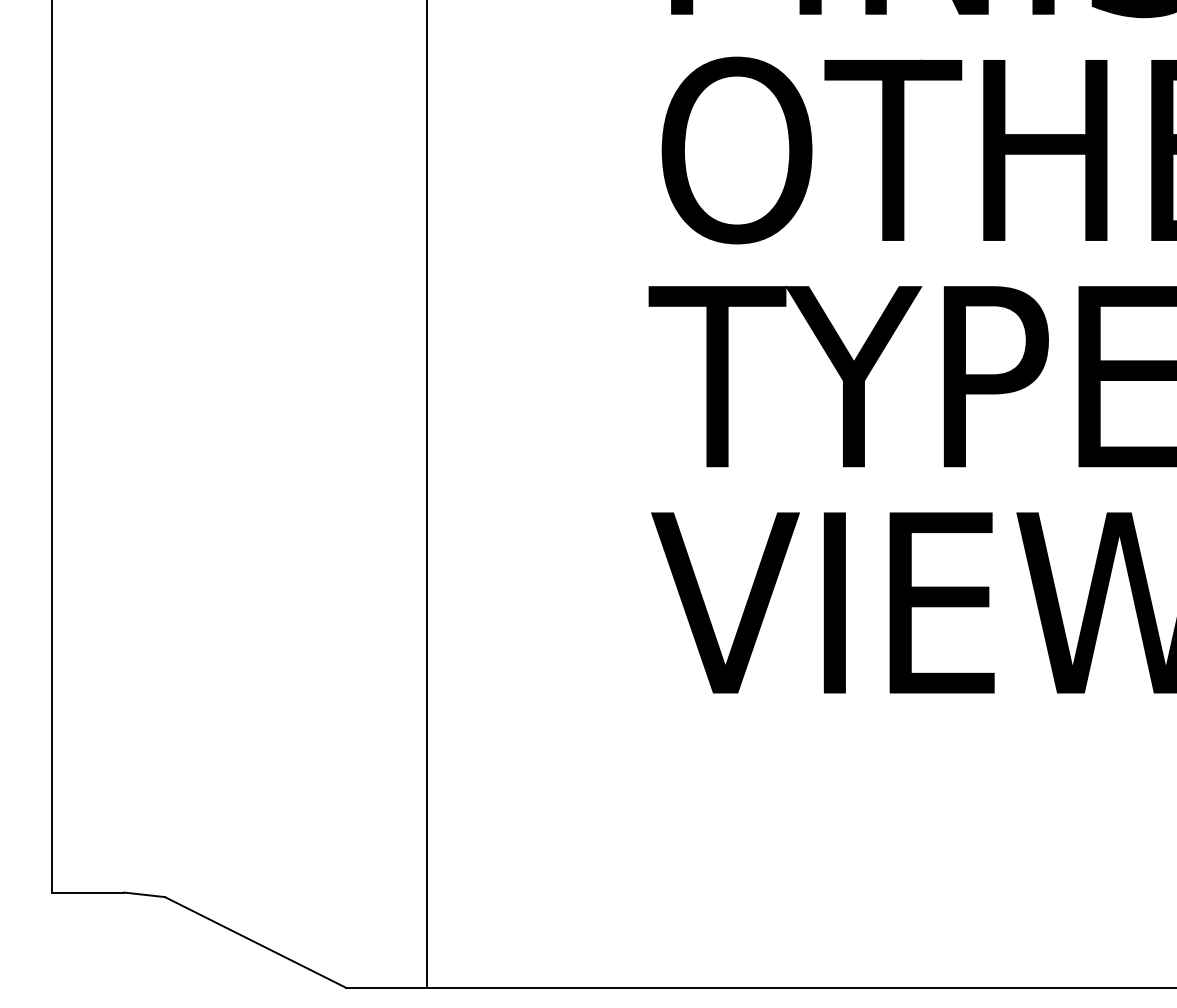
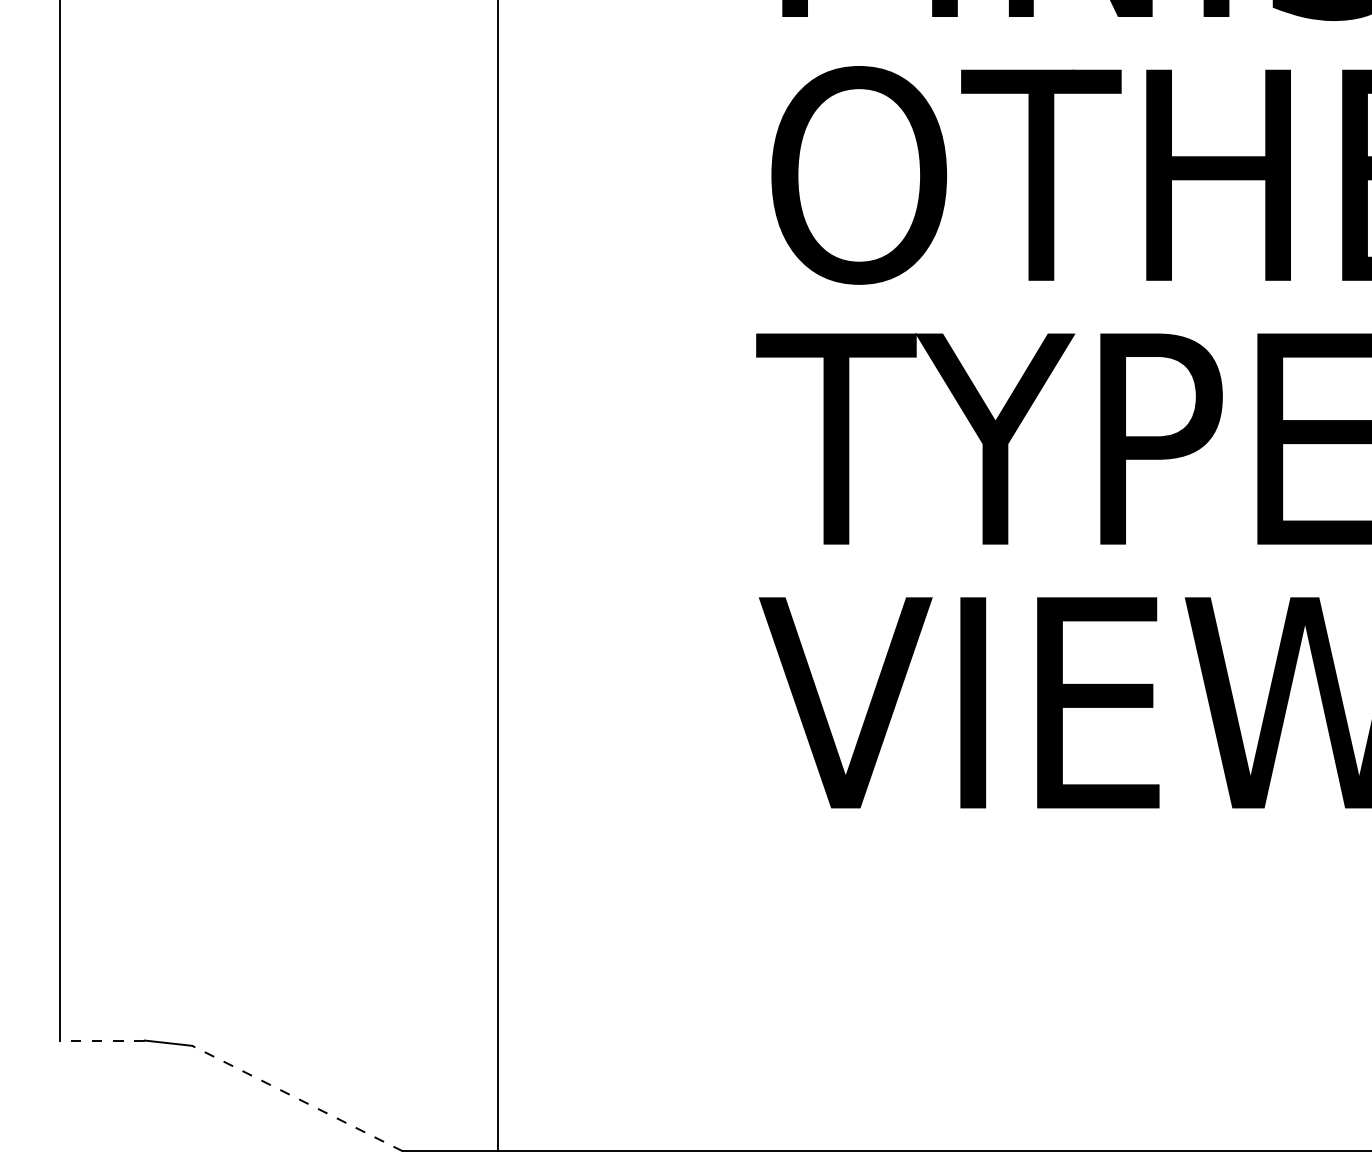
line: (87, 892) -> (101, 1040), solid -> dashed
line: (255, 942) -> (297, 1098), solid -> dashed

